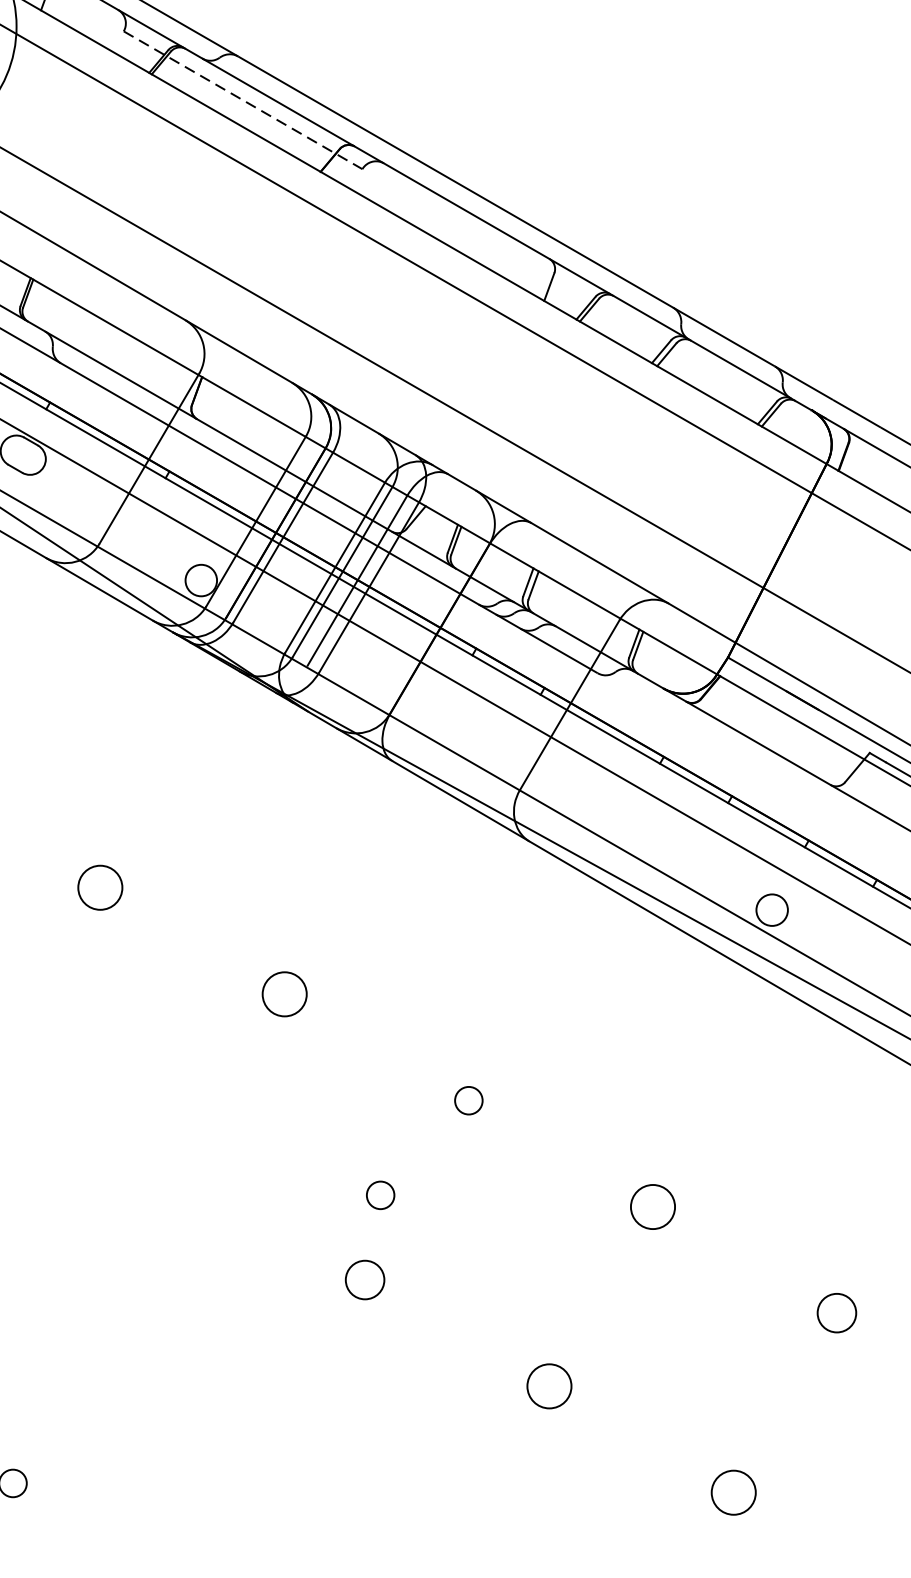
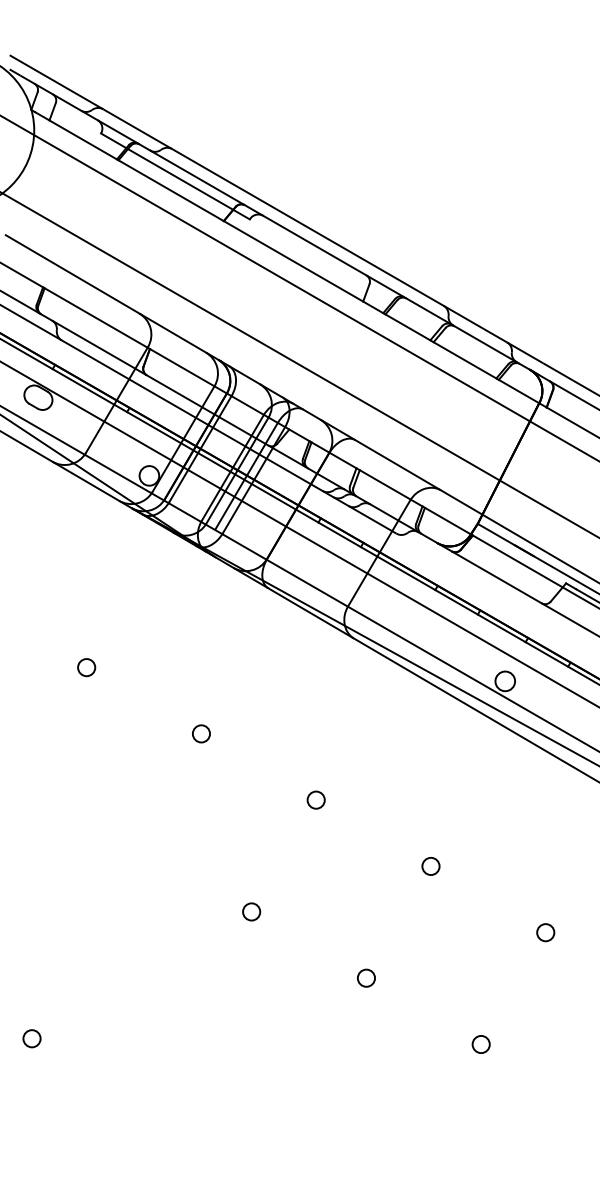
line: (243, 100) -> (175, 176), dashed -> solid
circle: (100, 887) -> (86, 667), size x0.62
circle: (284, 993) -> (201, 733), size x0.62
circle: (379, 1194) -> (260, 858), removed
circle: (652, 1207) -> (430, 866), size x0.62
circle: (365, 1279) -> (251, 911), size x0.71
circle: (836, 1313) -> (545, 932), size x0.71
circle: (549, 1385) -> (366, 977), size x0.62
circle: (732, 1492) -> (480, 1044), size x0.62

